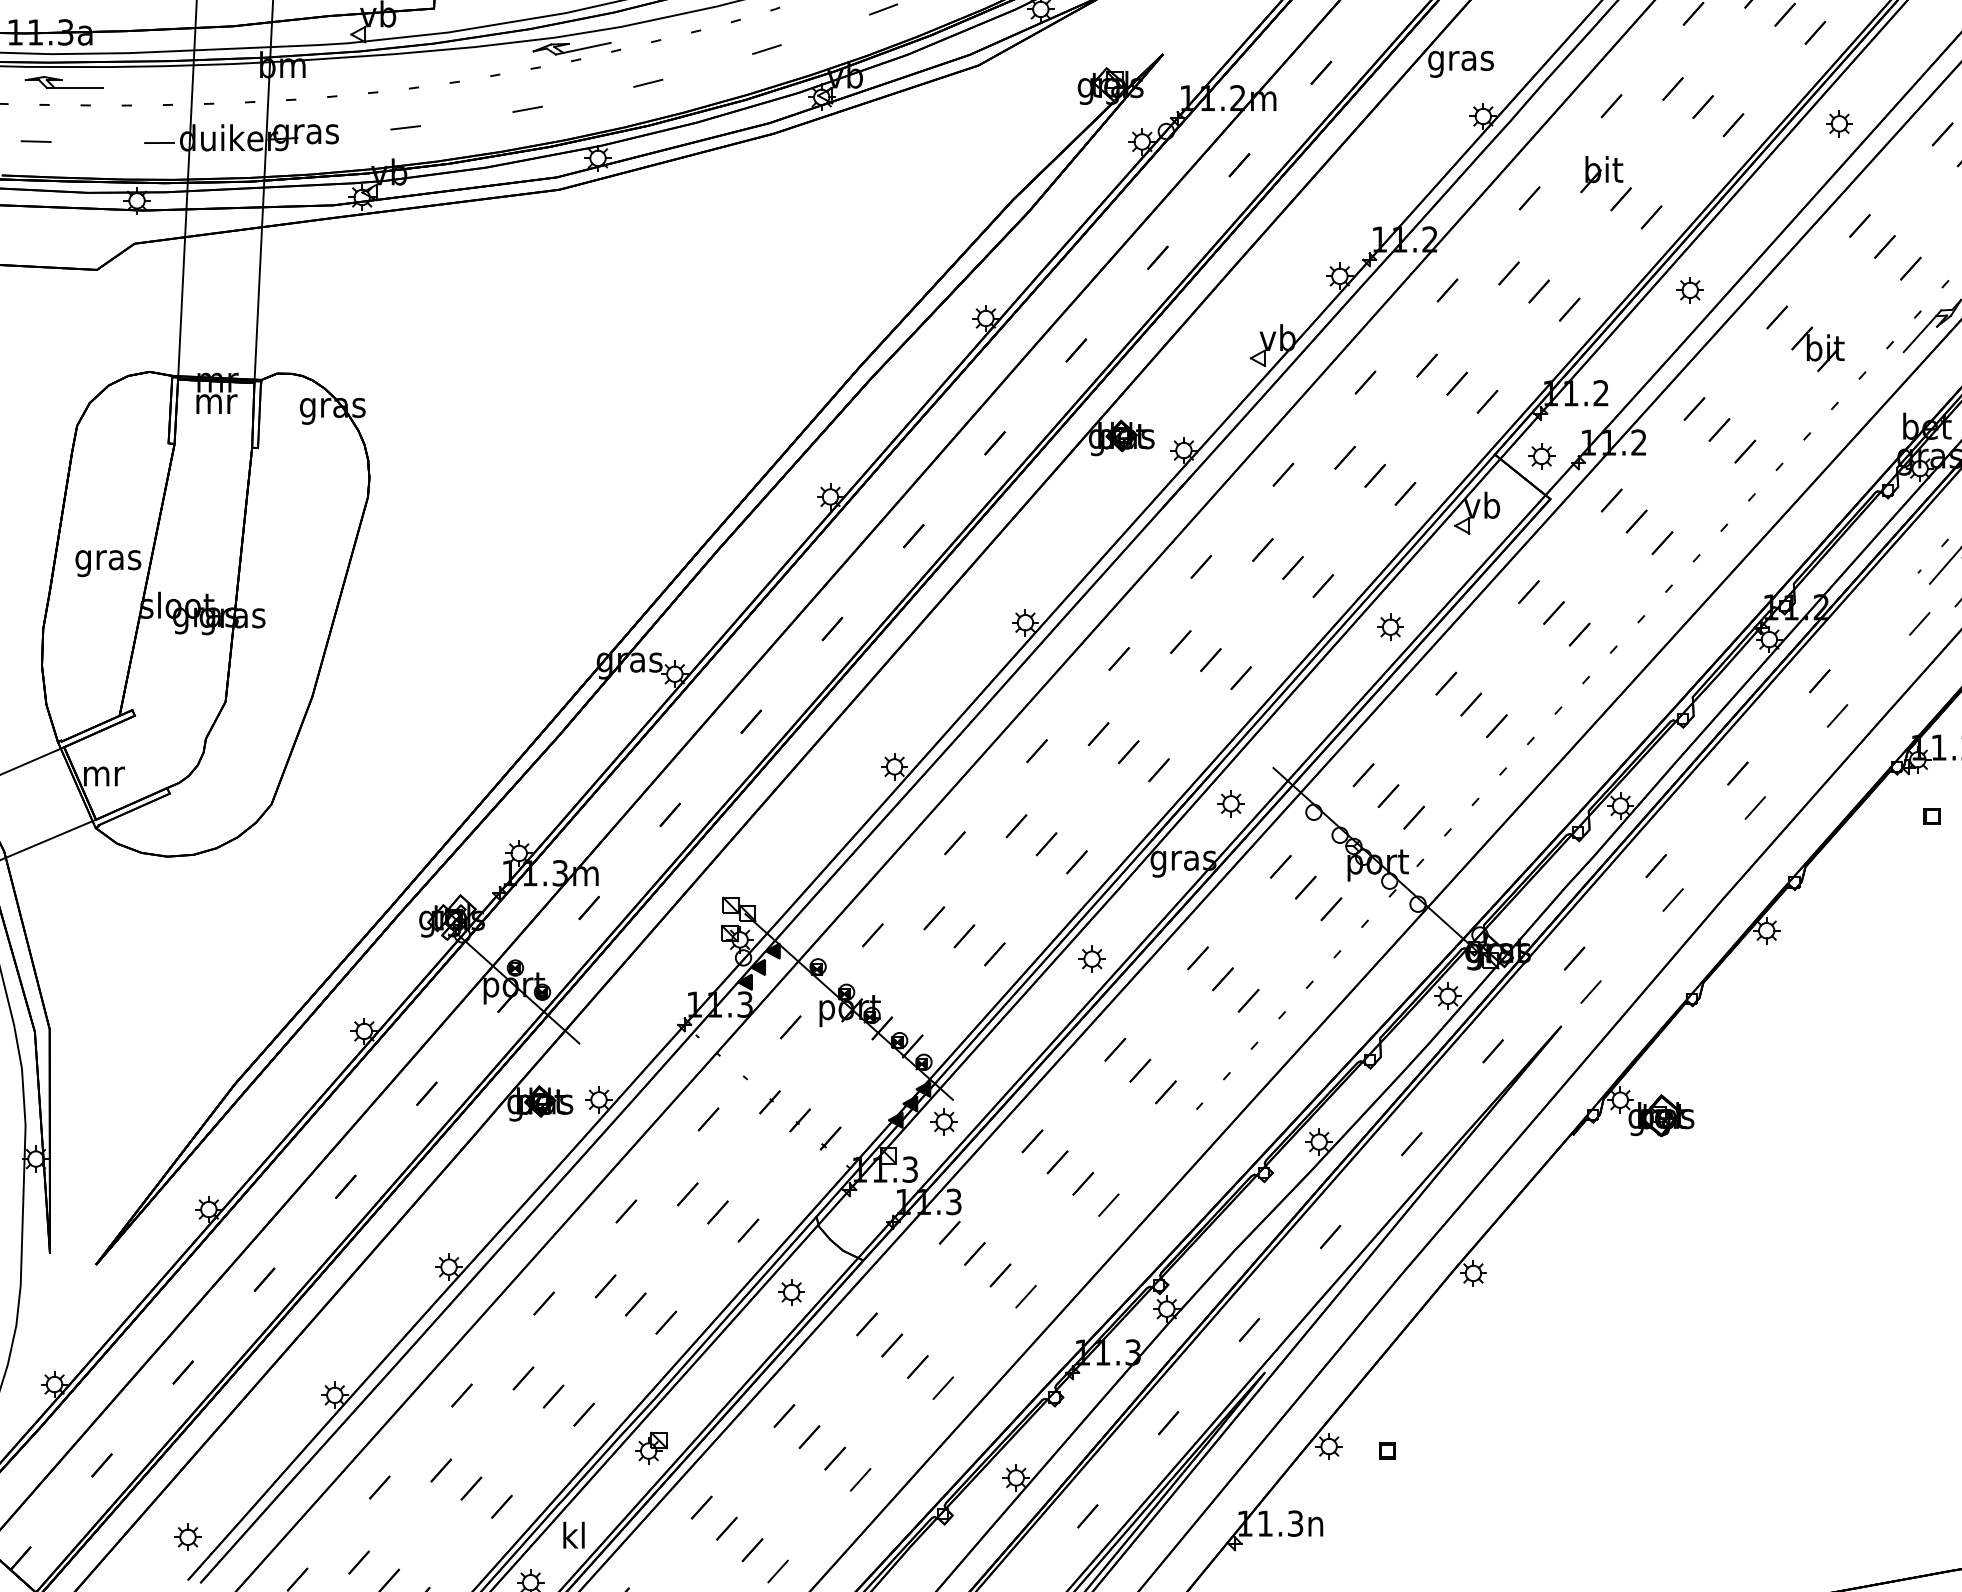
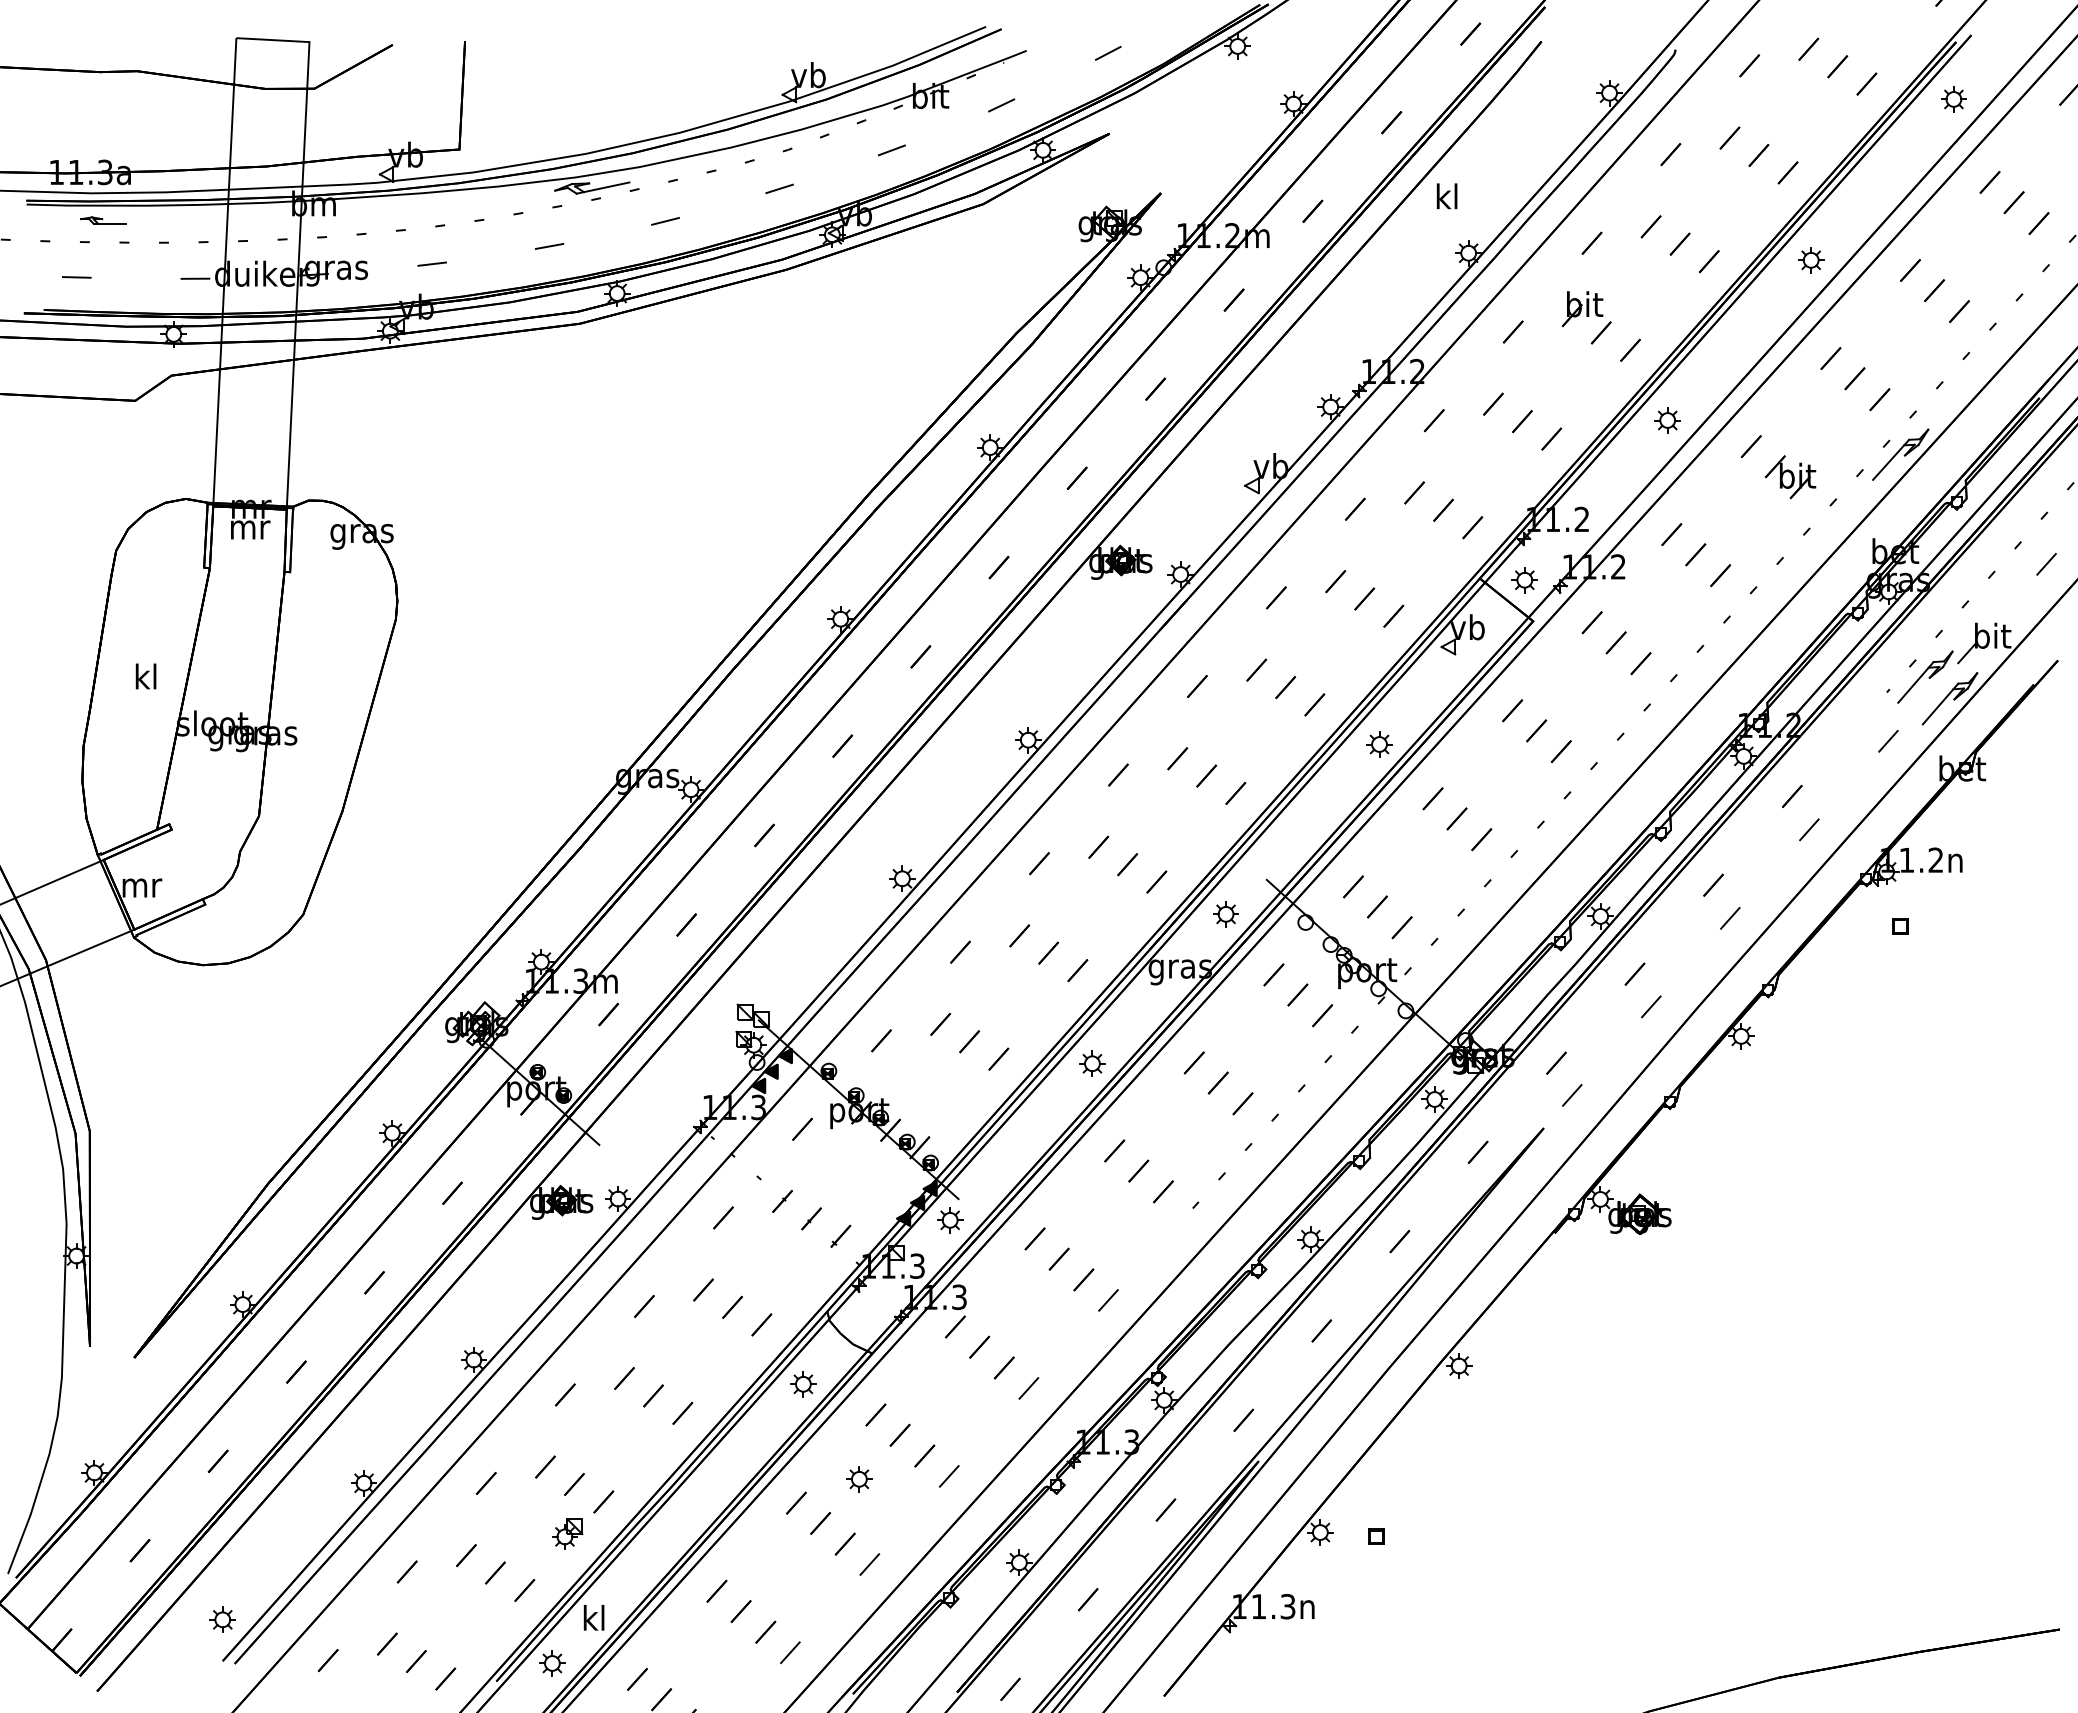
text: (1460, 60) -> (1446, 199), gras -> kl
part: (63, 82) -> (103, 220), size x0.6
text: (107, 559) -> (145, 679), gras -> kl
part: (849, 1391) -> (859, 1479), added
part: (651, 1447) -> (567, 1533), moved

